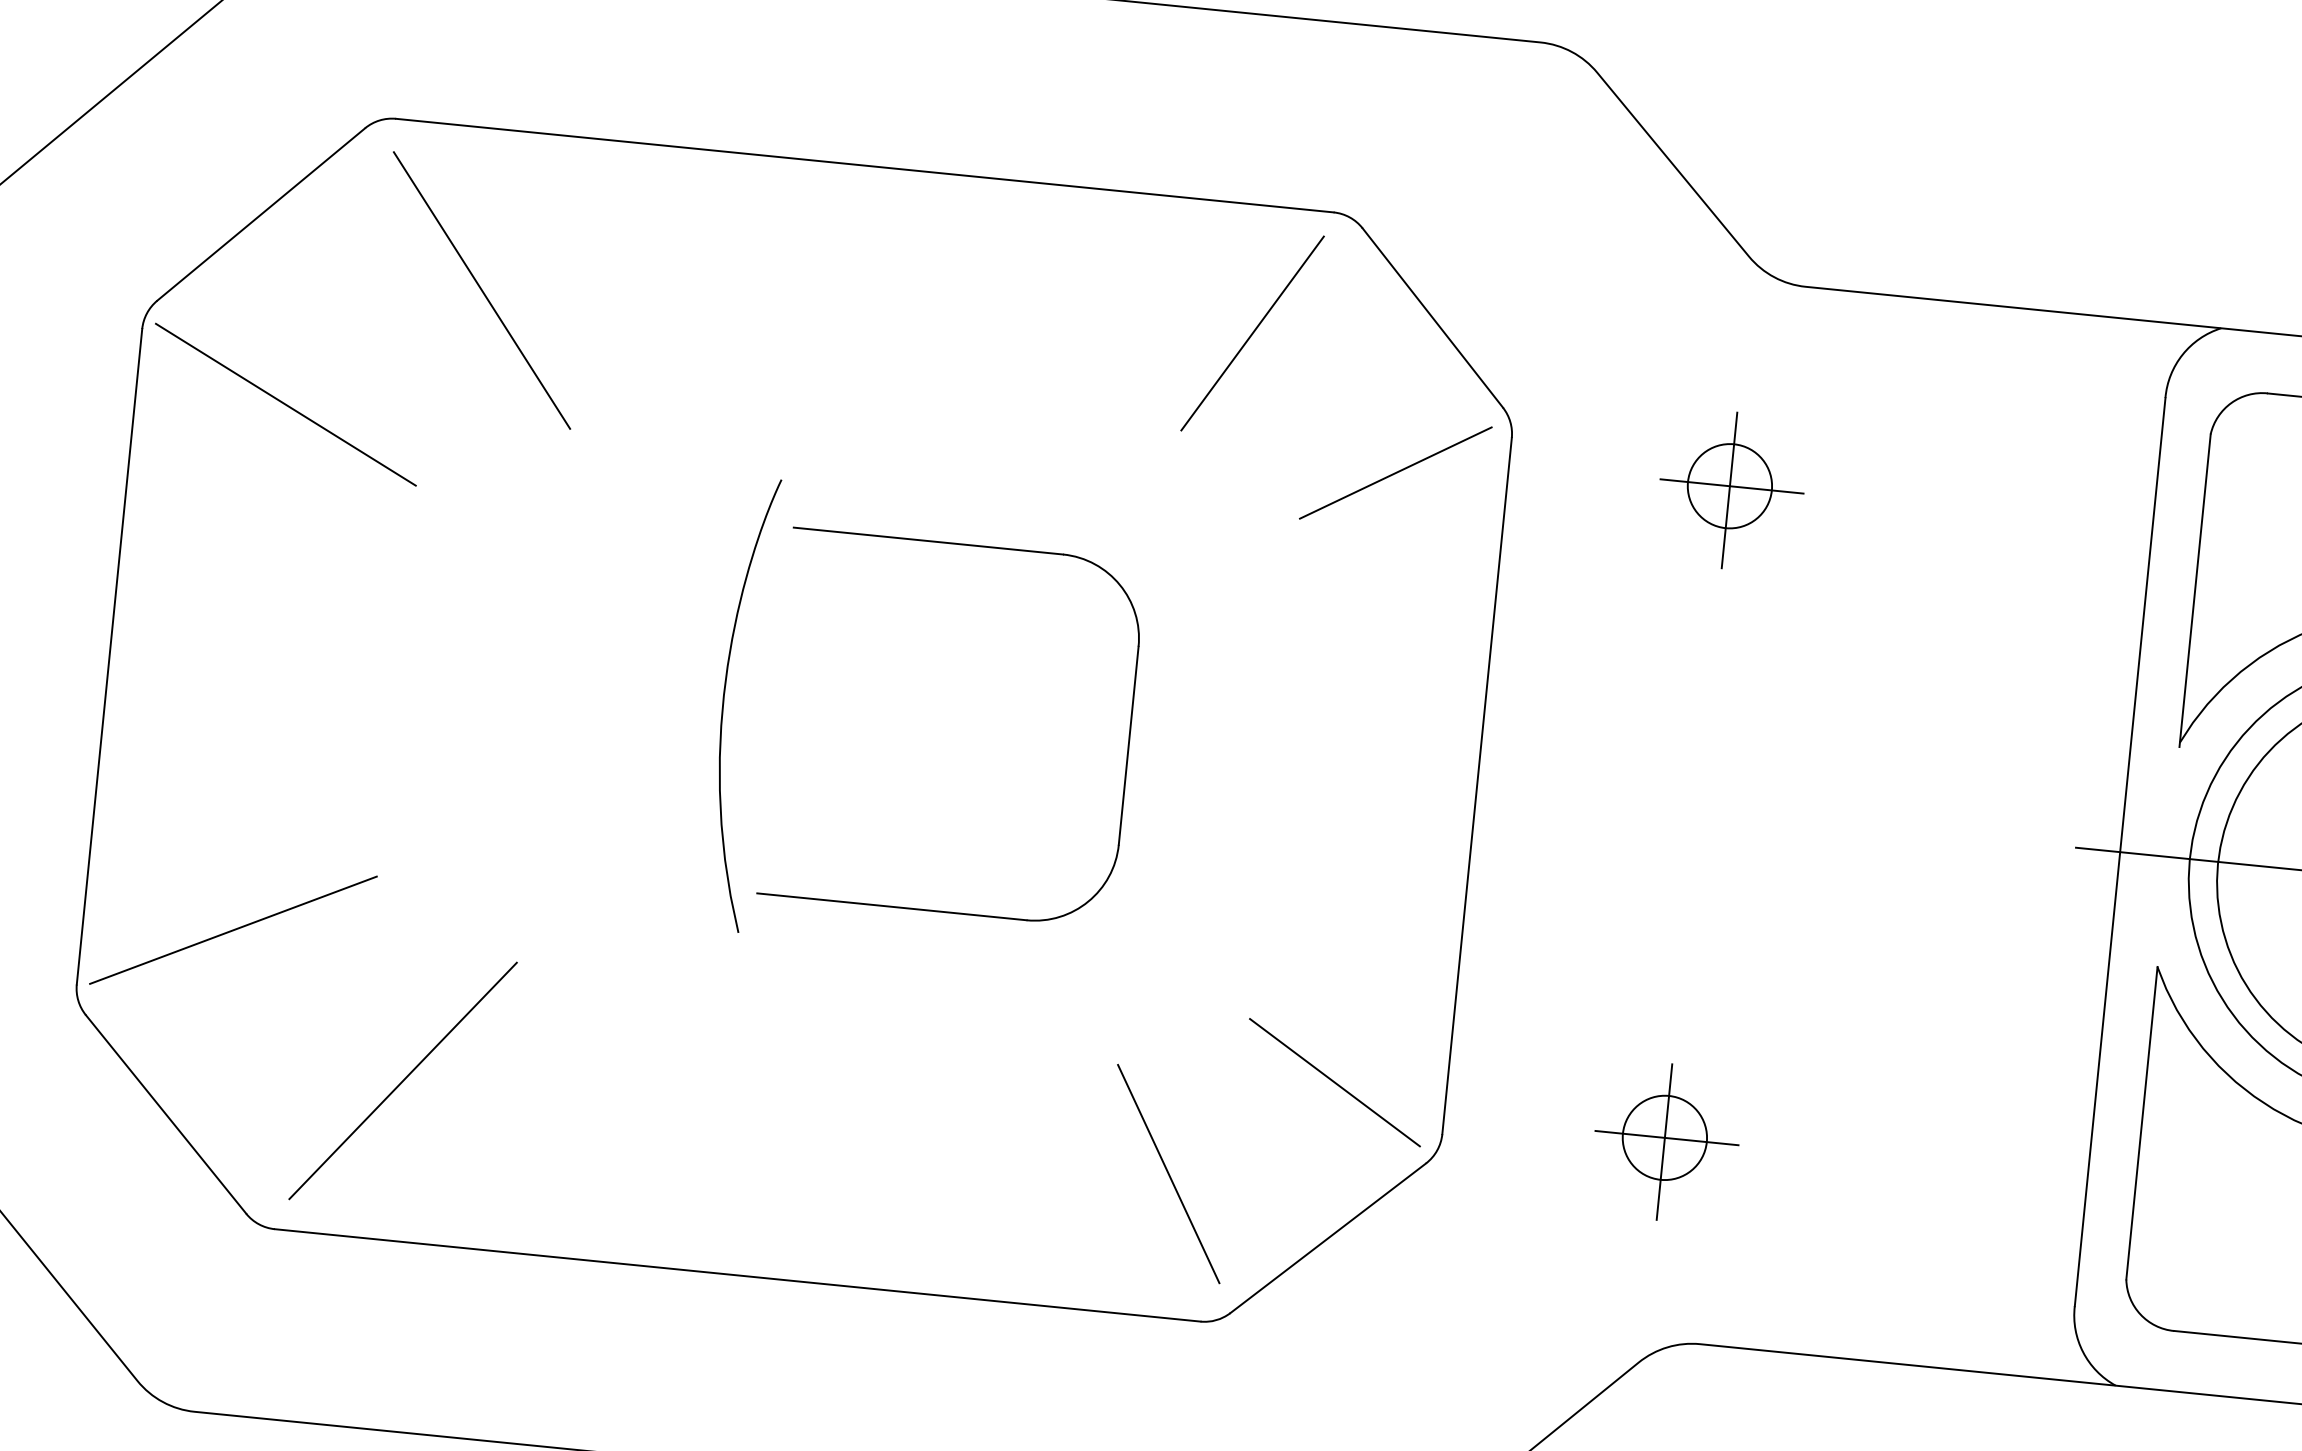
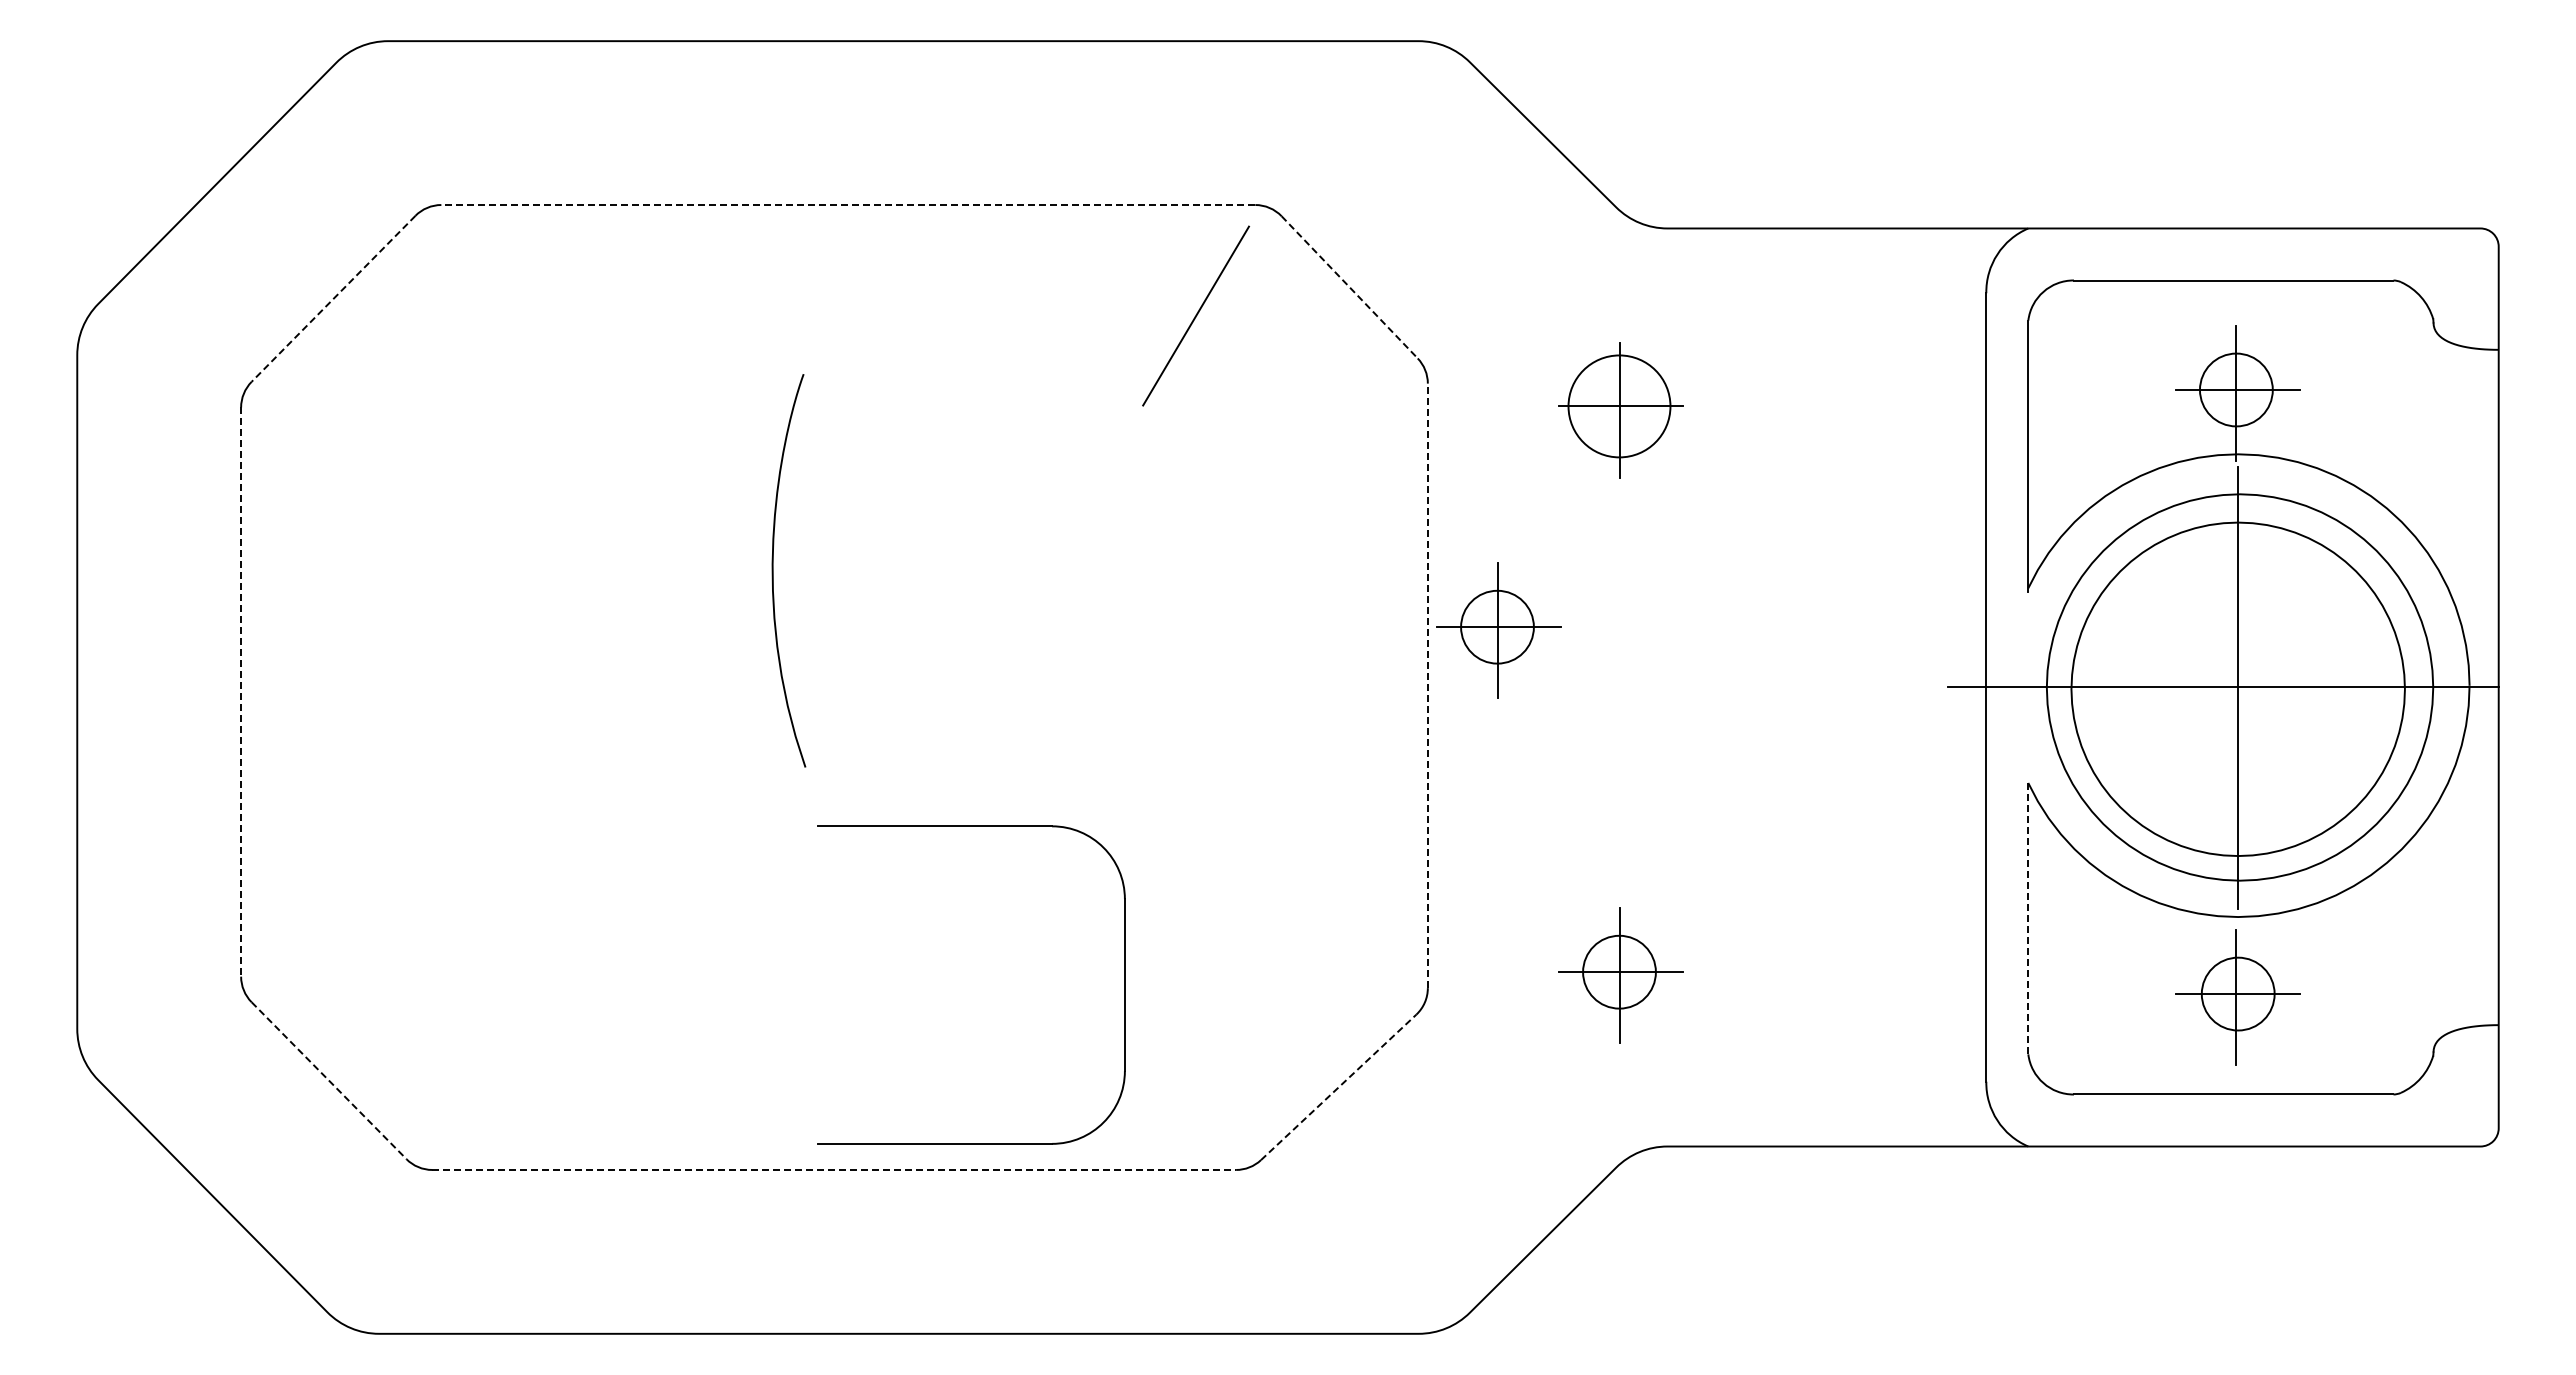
line: (865, 166) -> (848, 205), solid -> dashed
line: (261, 214) -> (333, 298), solid -> dashed
line: (481, 289) -> (529, 344), removed
line: (1433, 318) -> (1350, 287), solid -> dashed
line: (285, 403) -> (370, 459), removed
line: (1395, 472) -> (1330, 423), removed
circle: (1729, 486) -> (1619, 406), size x1.4
line: (109, 657) -> (241, 692), solid -> dashed
curve: (724, 702) -> (773, 570), moved
part: (1564, 730) -> (1498, 630), added
part: (1128, 745) -> (1124, 984), moved
line: (1476, 785) -> (1427, 685), solid -> dashed
line: (232, 930) -> (370, 916), removed
line: (402, 1080) -> (529, 1031), removed
line: (1334, 1081) -> (1330, 952), removed
line: (166, 1115) -> (329, 1081), solid -> dashed
line: (2142, 1123) -> (2028, 918), solid -> dashed
line: (1169, 1173) -> (1196, 1045), removed
line: (1329, 1238) -> (1339, 1087), solid -> dashed
line: (738, 1274) -> (834, 1169), solid -> dashed

